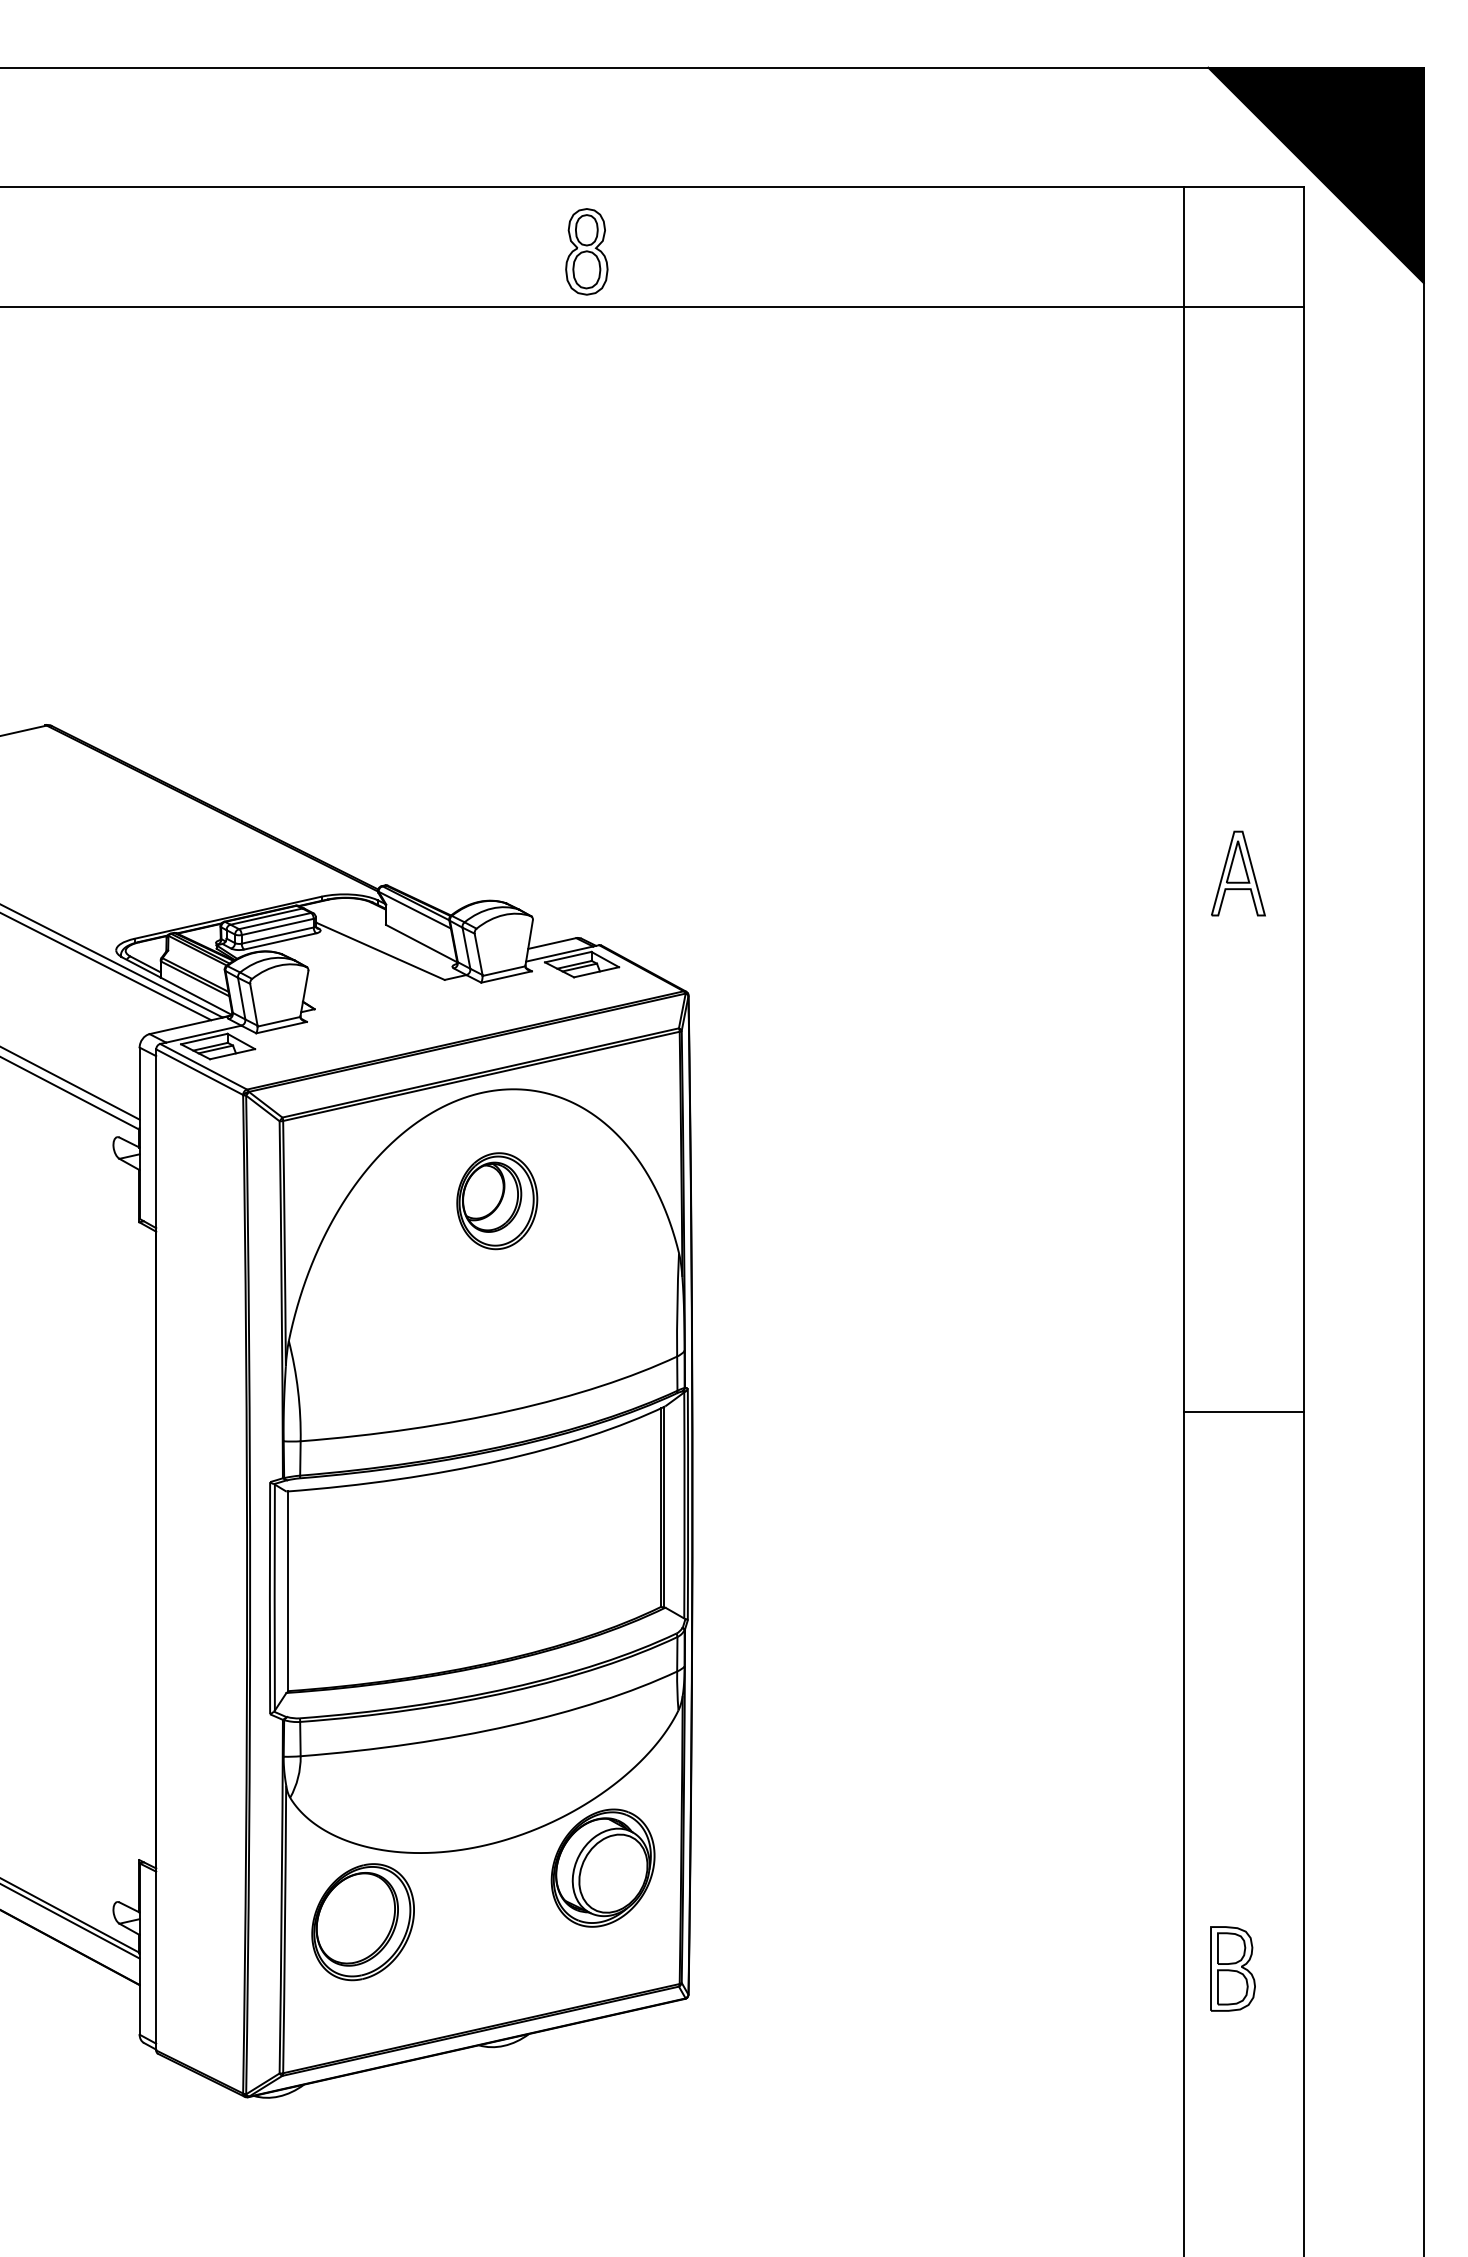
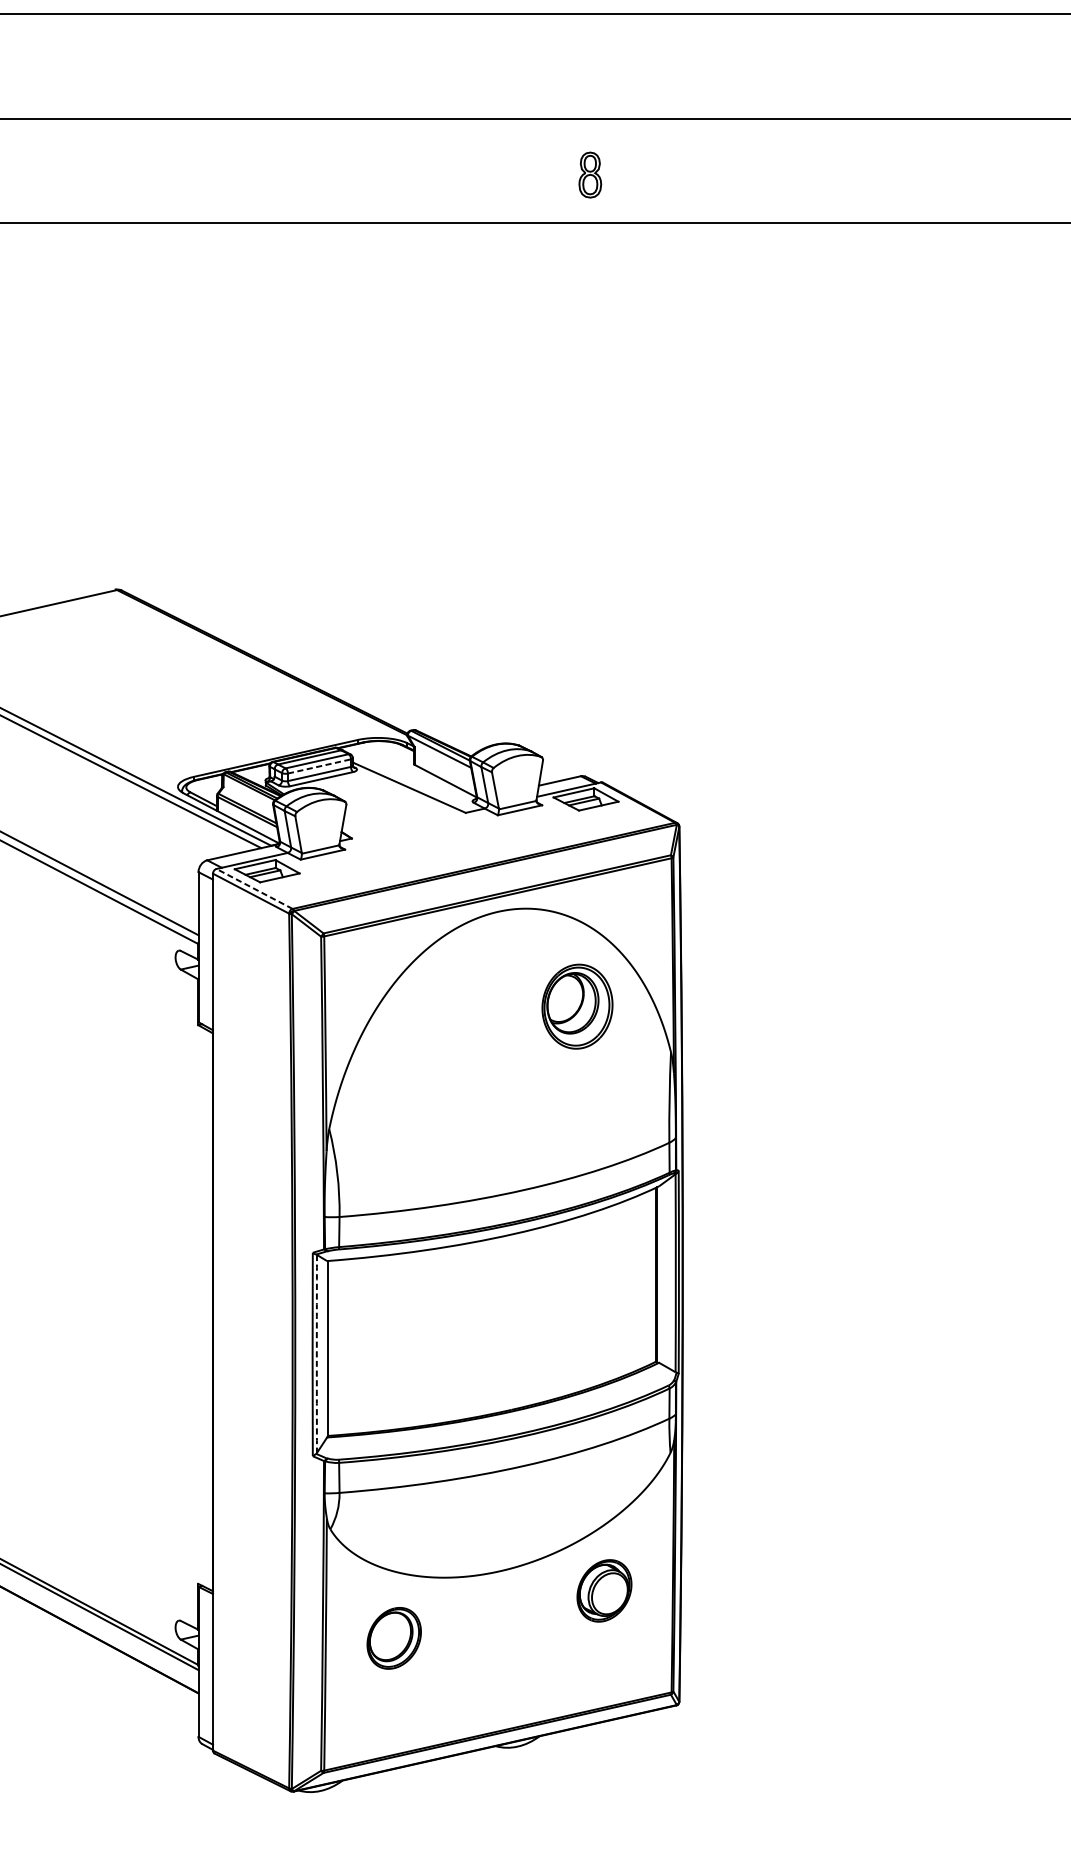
part: (586, 251) -> (589, 174), size x0.6
line: (277, 926) -> (319, 766), solid -> dashed
line: (203, 1066) -> (254, 888), solid -> dashed
part: (497, 1201) -> (577, 1006), moved
arc: (274, 1597) -> (316, 1353), solid -> dashed
part: (602, 1867) -> (603, 1590), size x0.6
part: (362, 1922) -> (393, 1638), size x0.6

